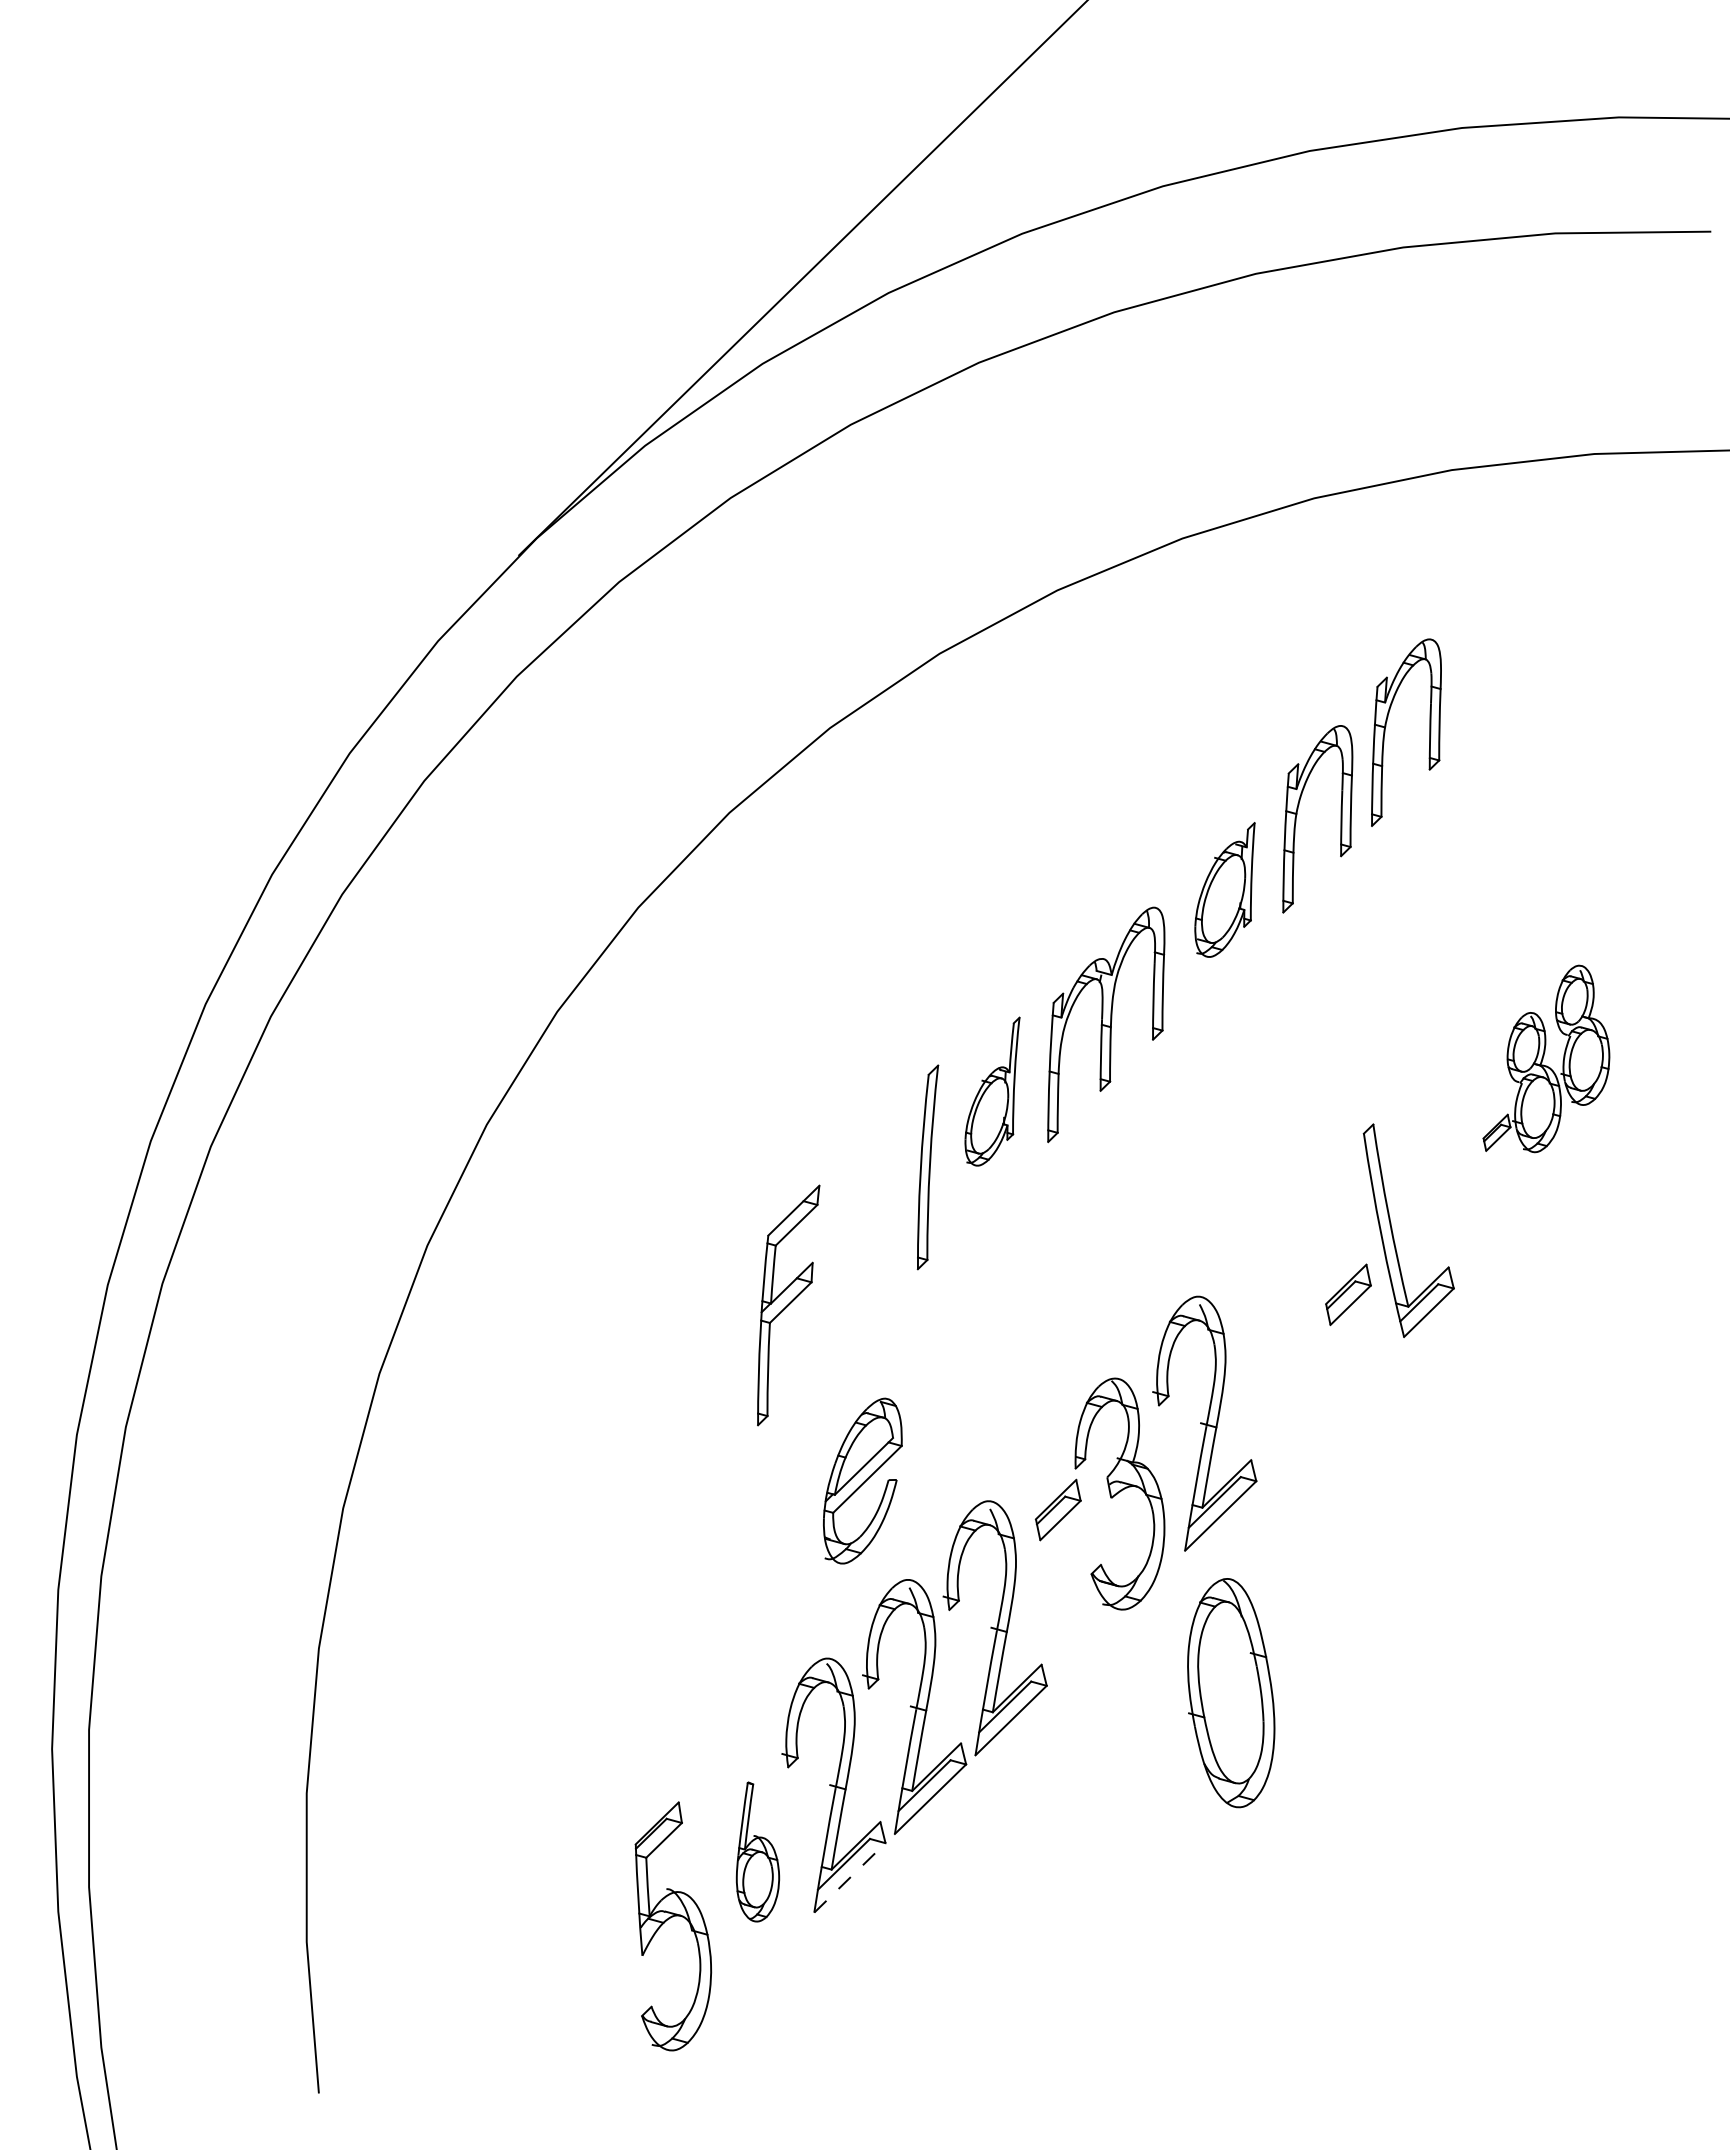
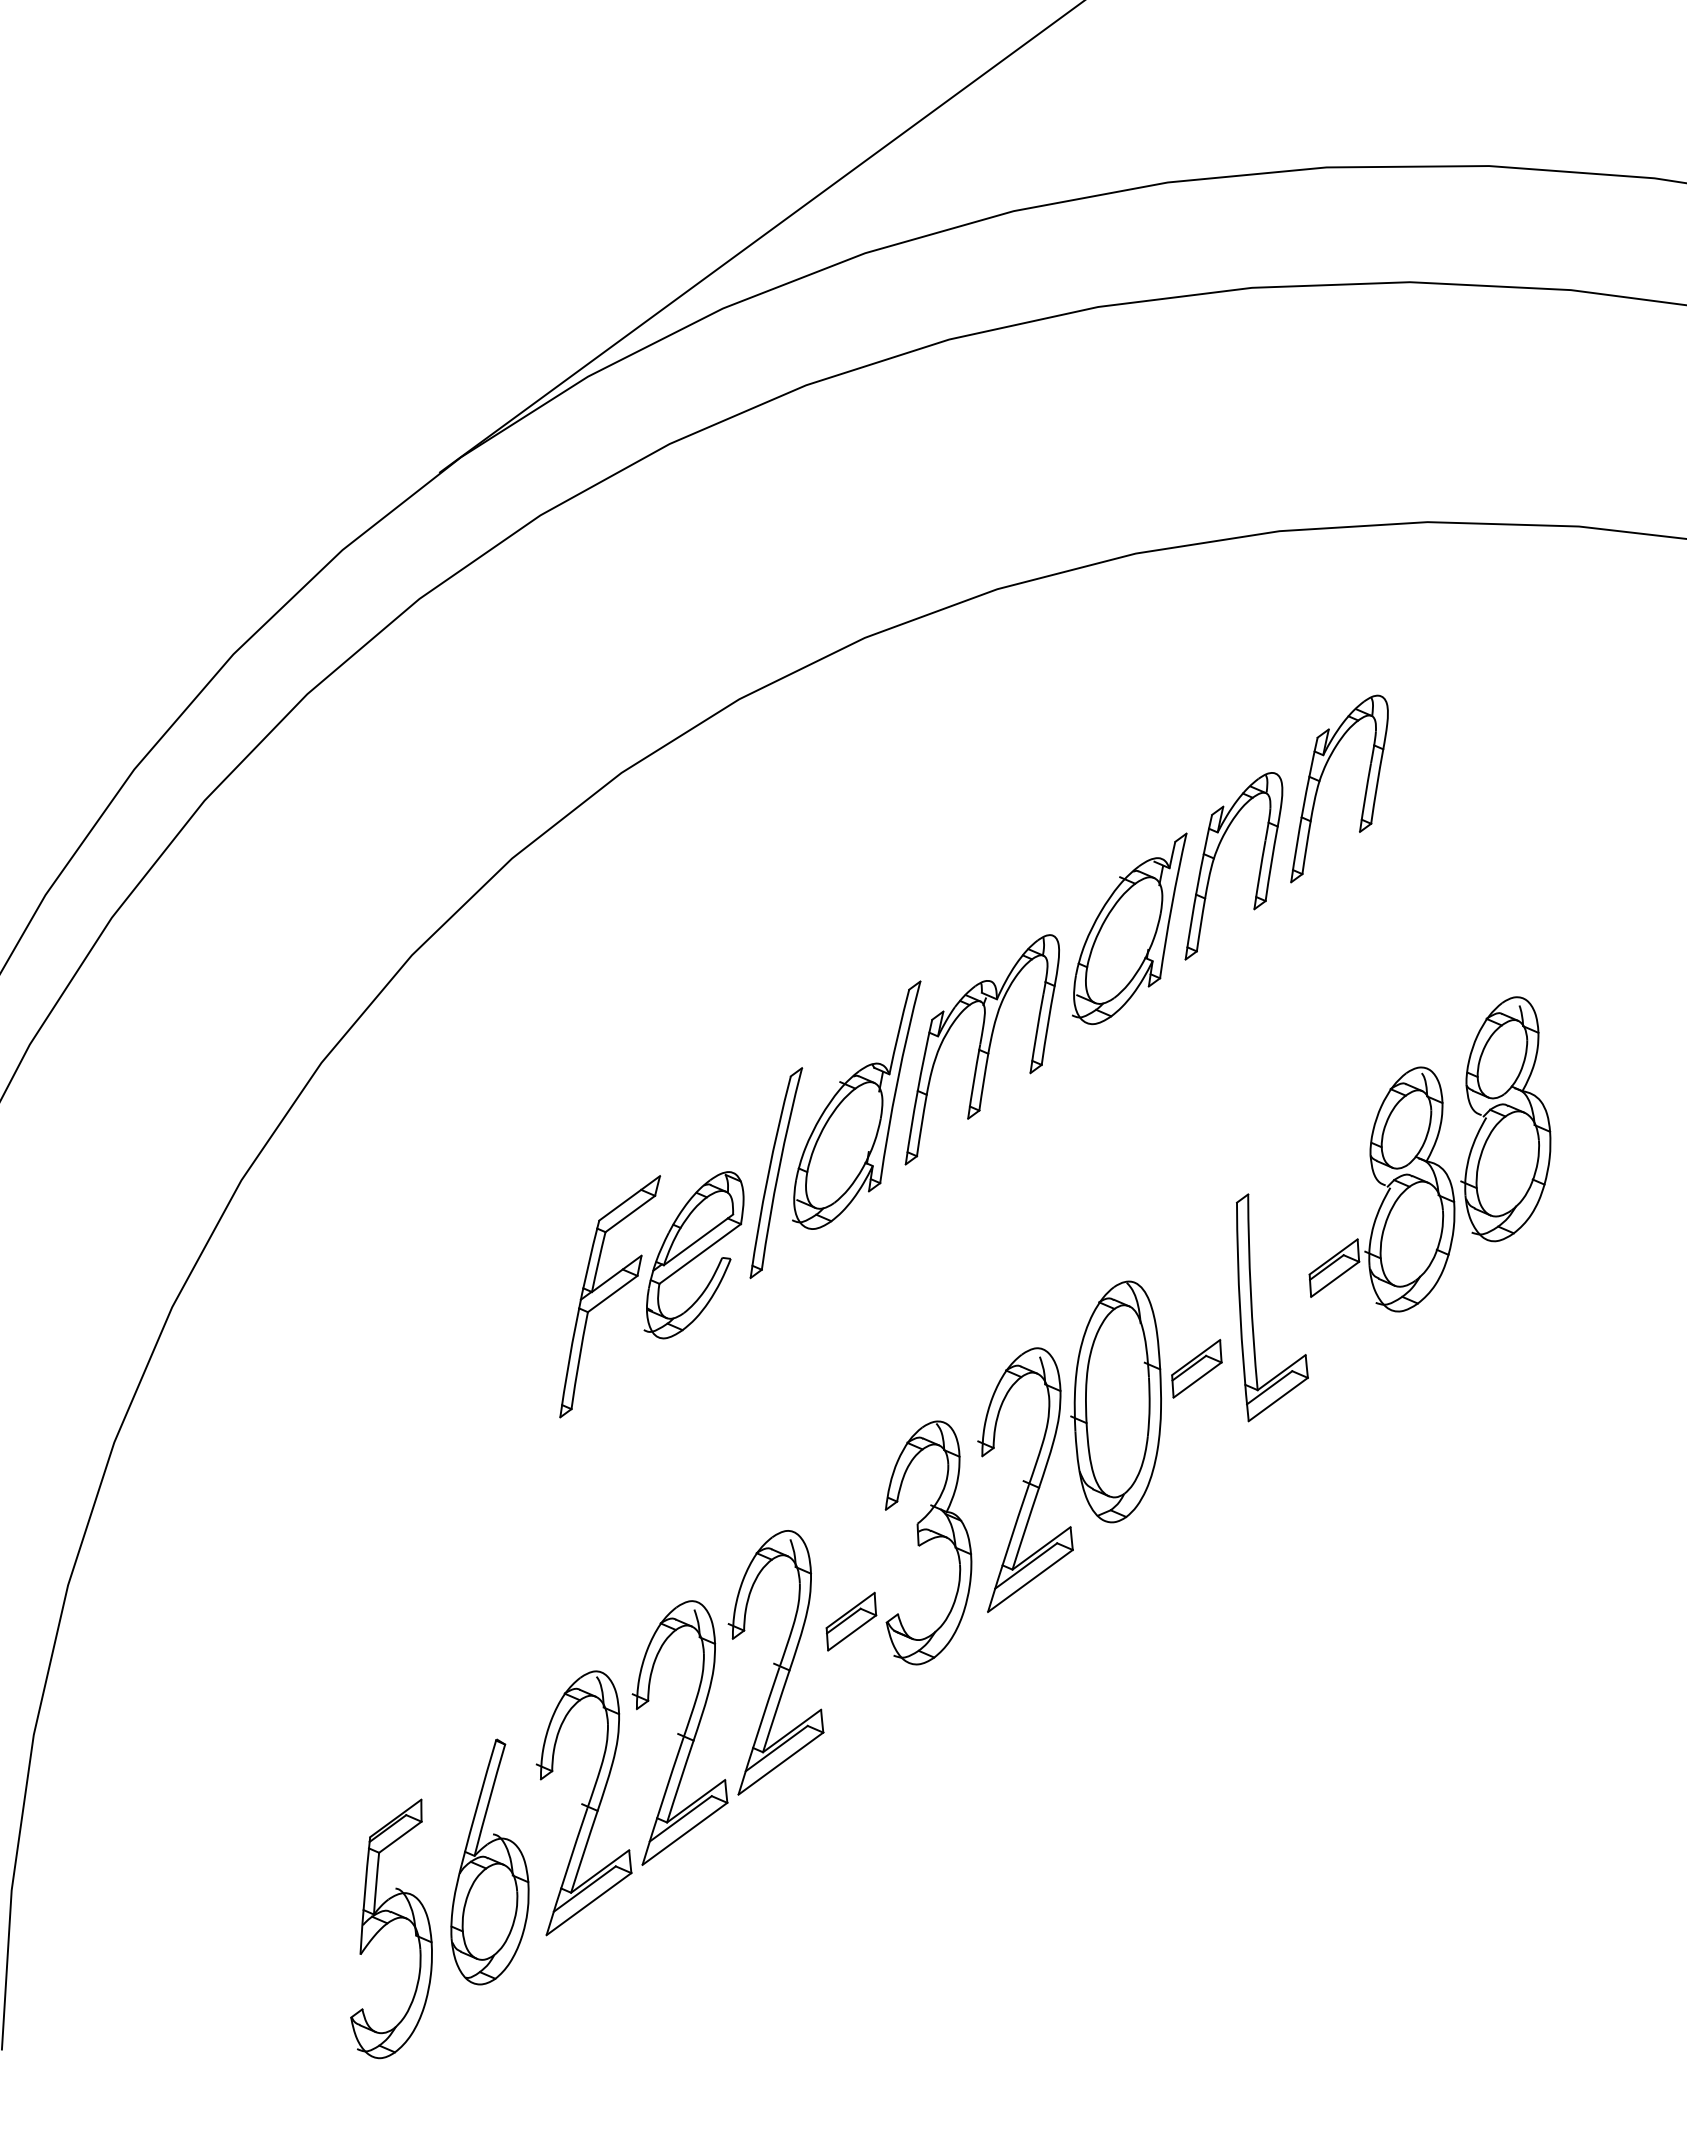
part: (1224, 889) -> (1127, 926), size x1.43
part: (1546, 1058) -> (1439, 1151), size x1.67
part: (992, 1091) -> (855, 1103), size x1.67
part: (862, 1480) -> (694, 1254), moved
part: (1057, 1509) -> (850, 1621), moved
part: (1231, 1693) -> (1118, 1402), moved
part: (757, 1851) -> (496, 1862), size x1.67
line: (849, 1877) -> (588, 1903), dashed -> solid

